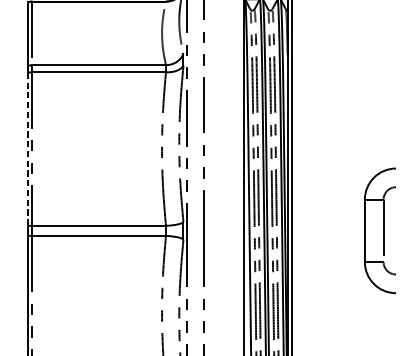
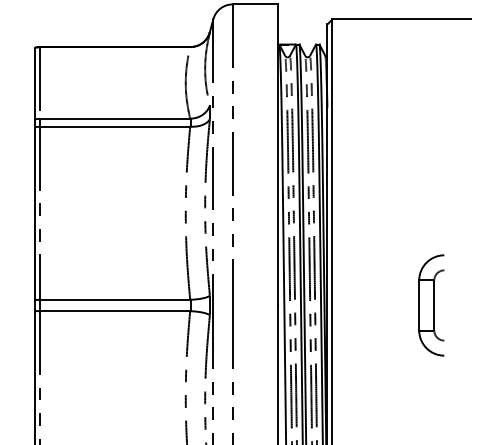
line: (27, 150) -> (34, 214), dashed -> solid
part: (380, 230) -> (431, 305), size x0.71

